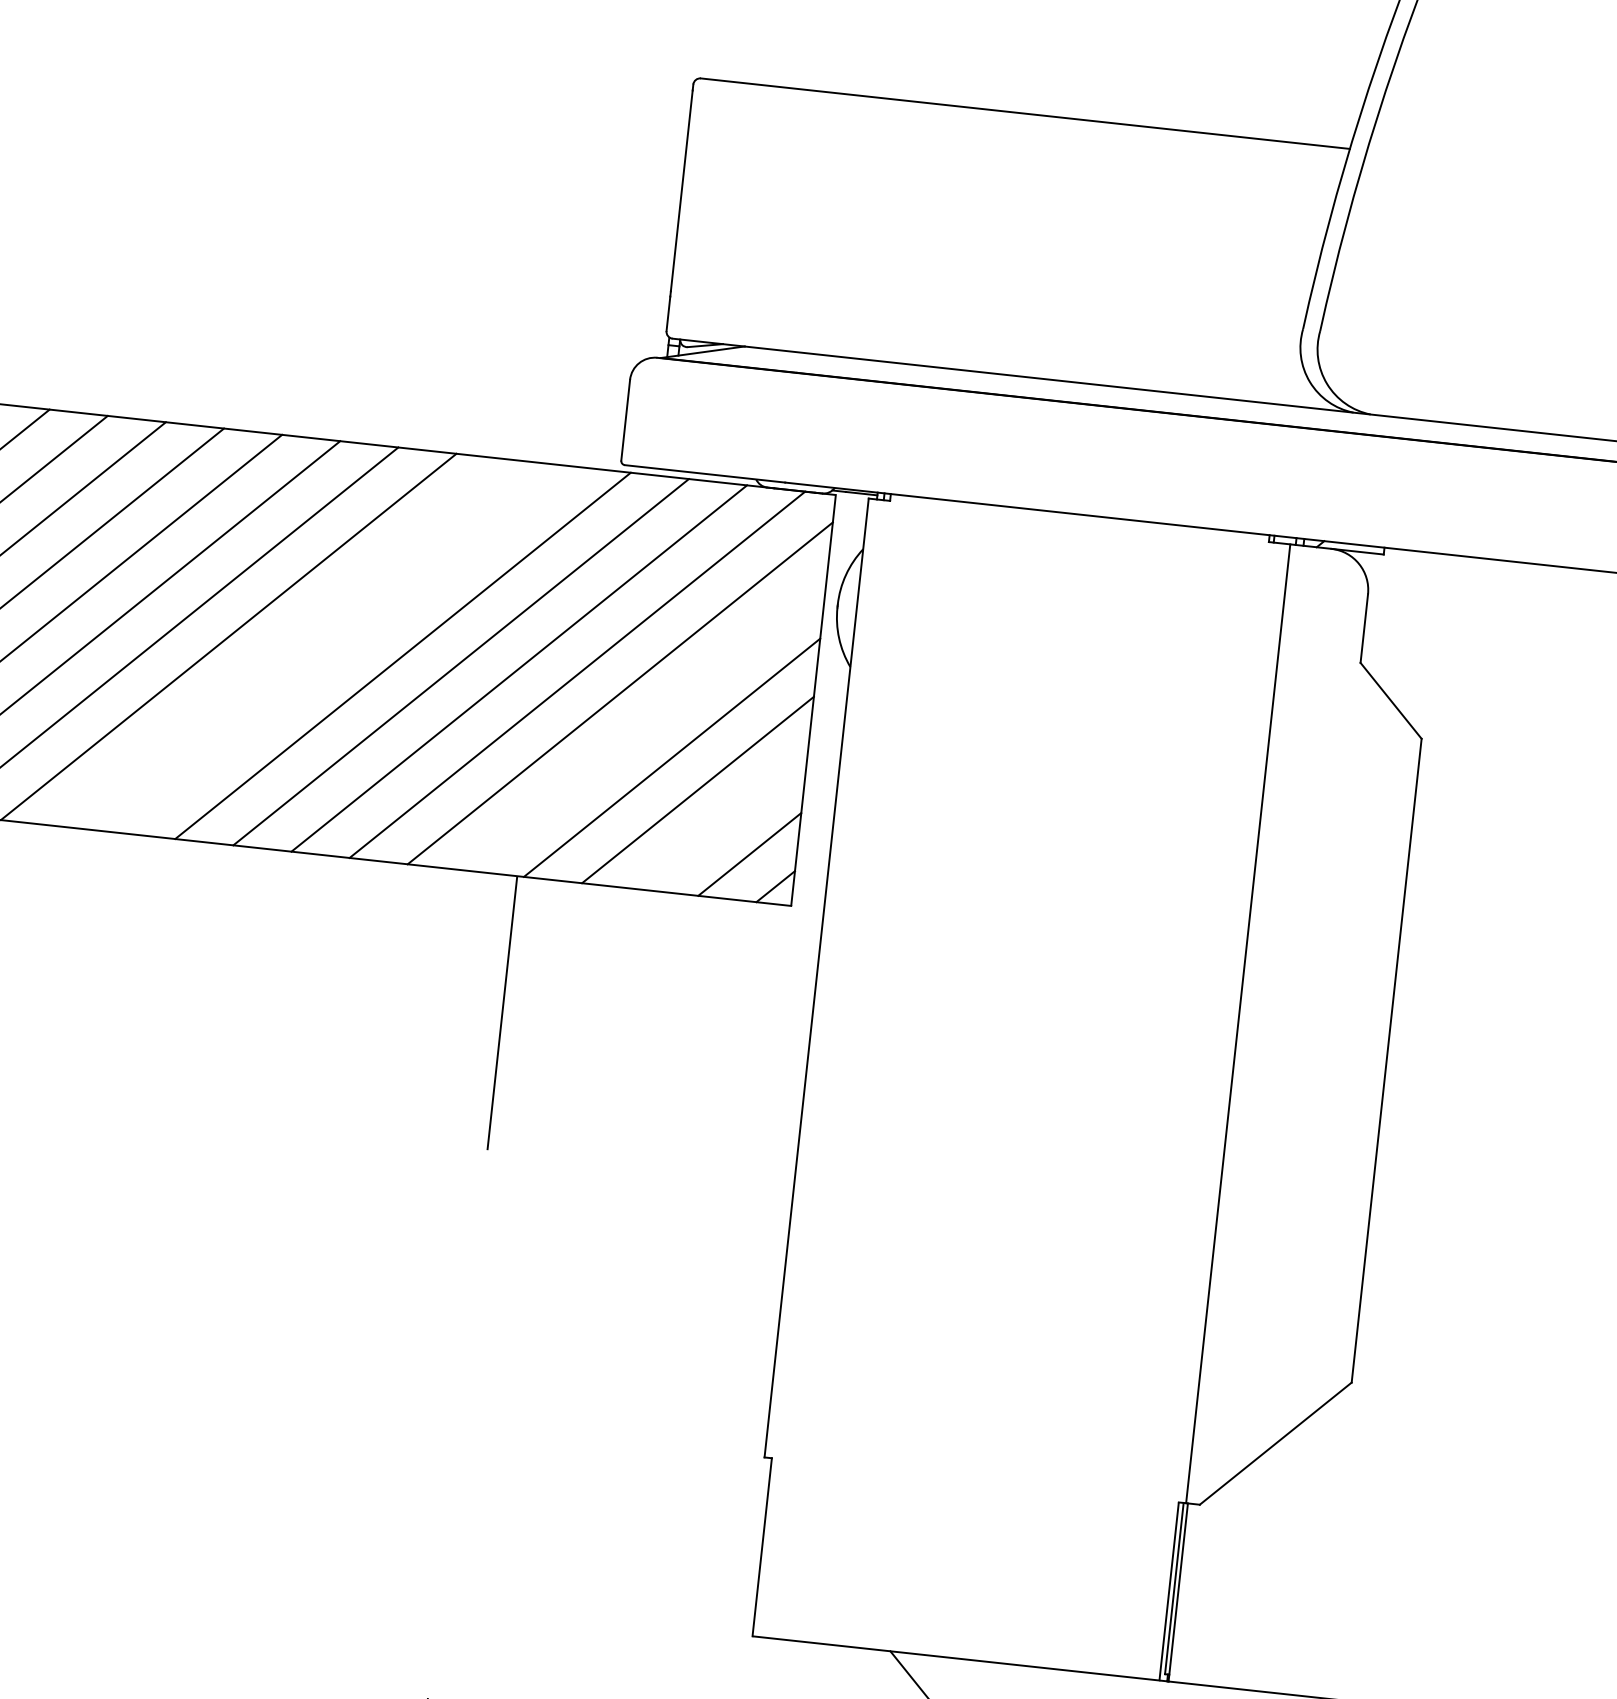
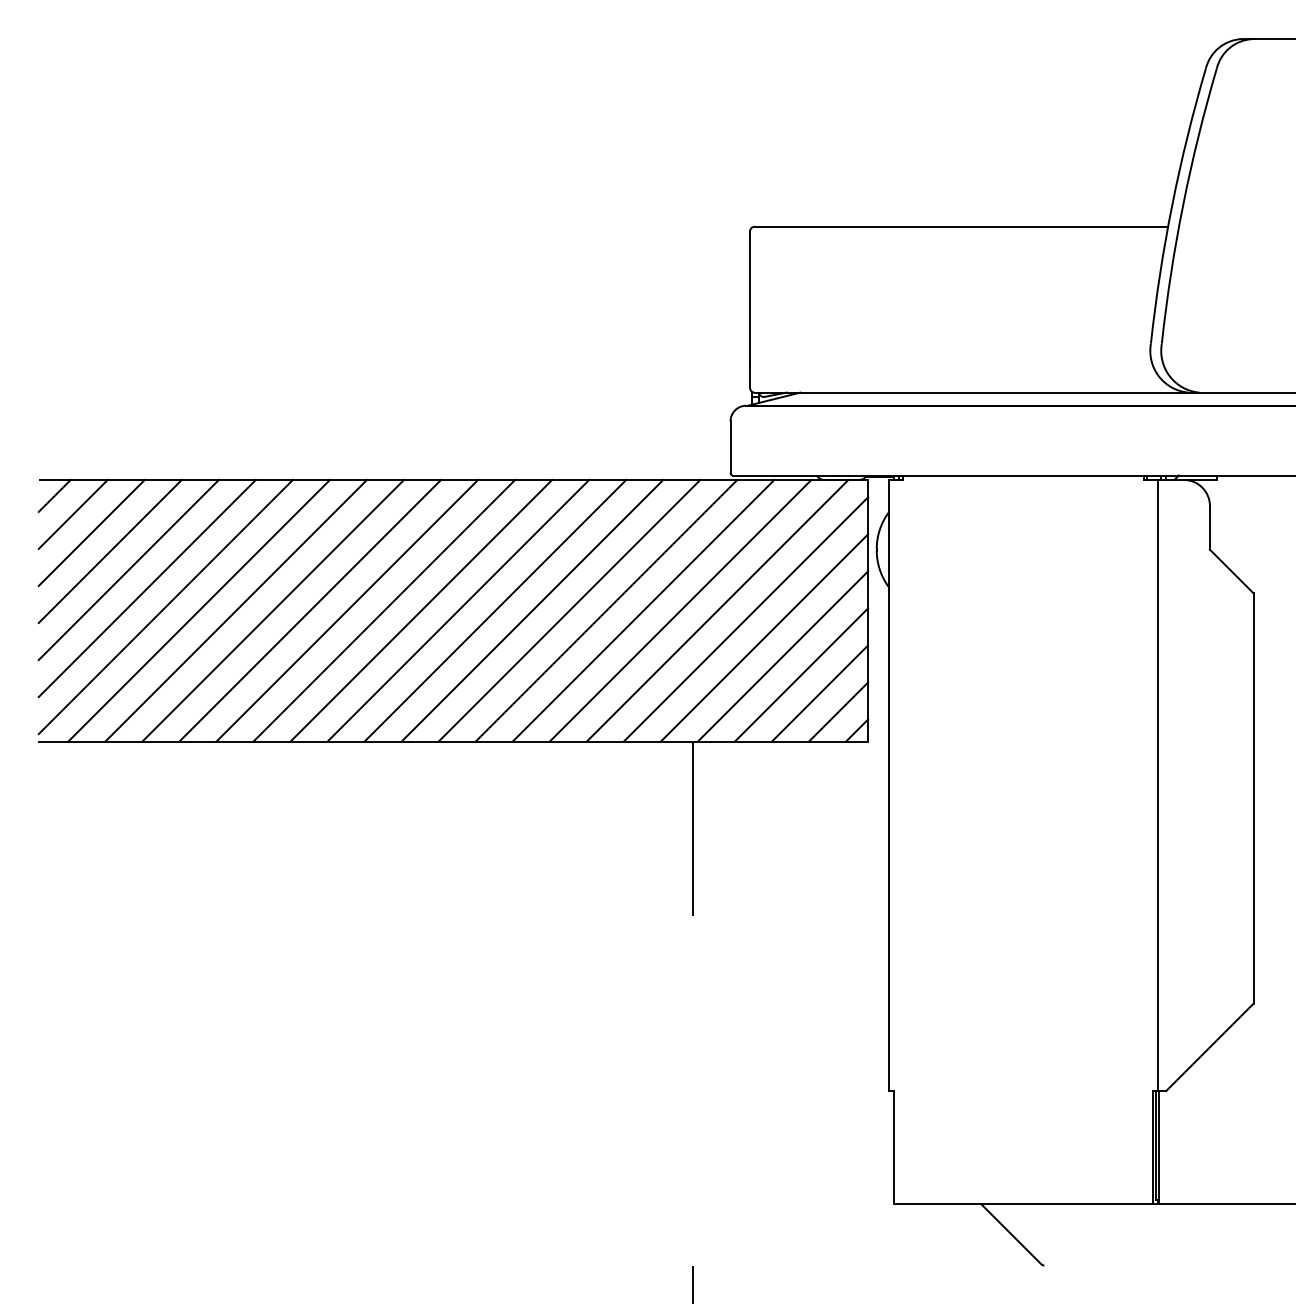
line: (287, 642) -> (532, 610), added
line: (345, 649) -> (569, 610), added
line: (646, 724) -> (764, 637), added
line: (723, 821) -> (819, 693), added

